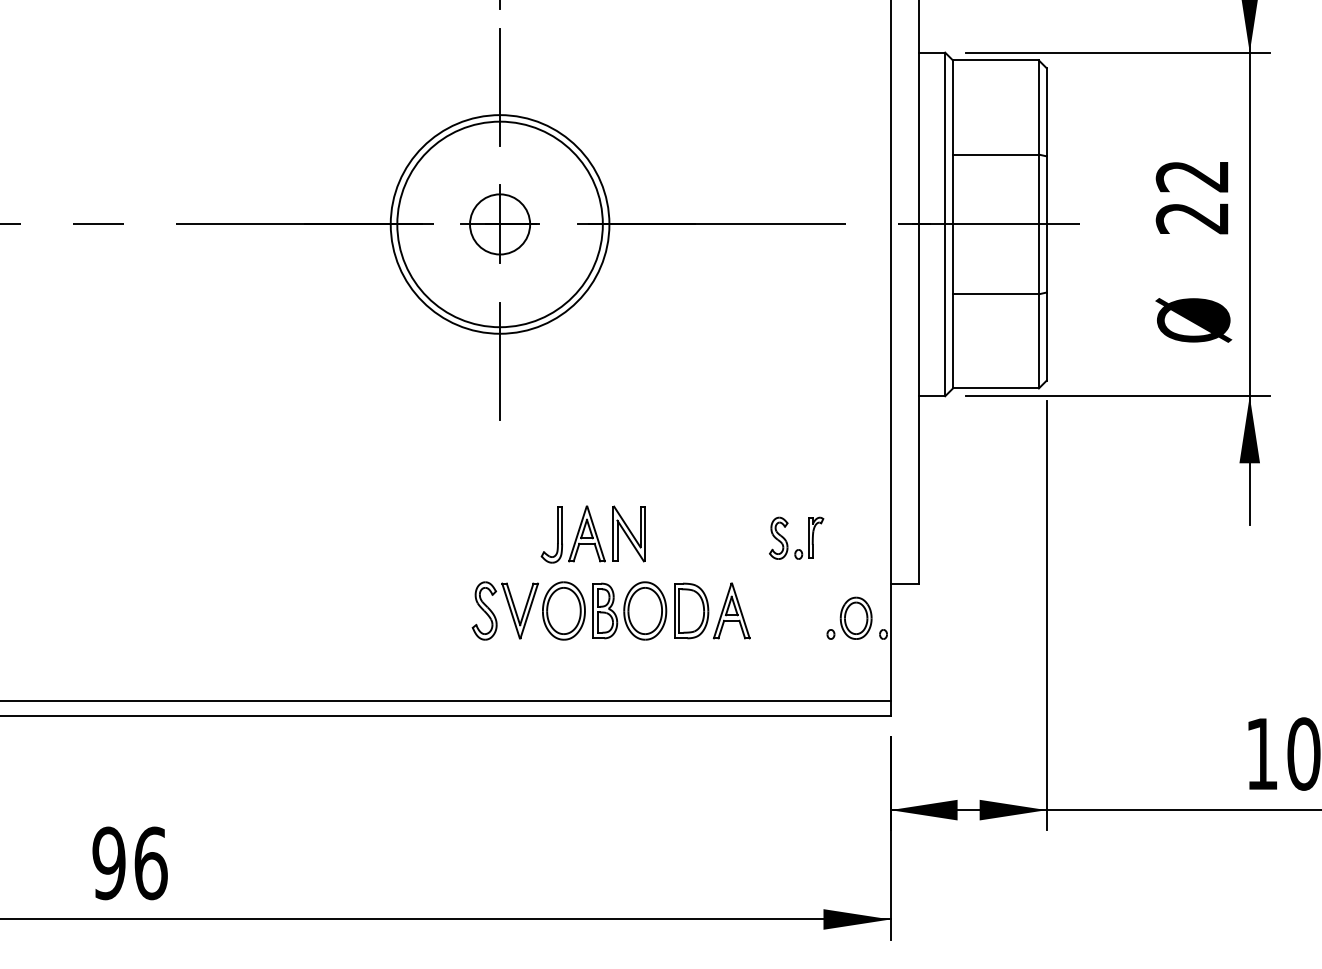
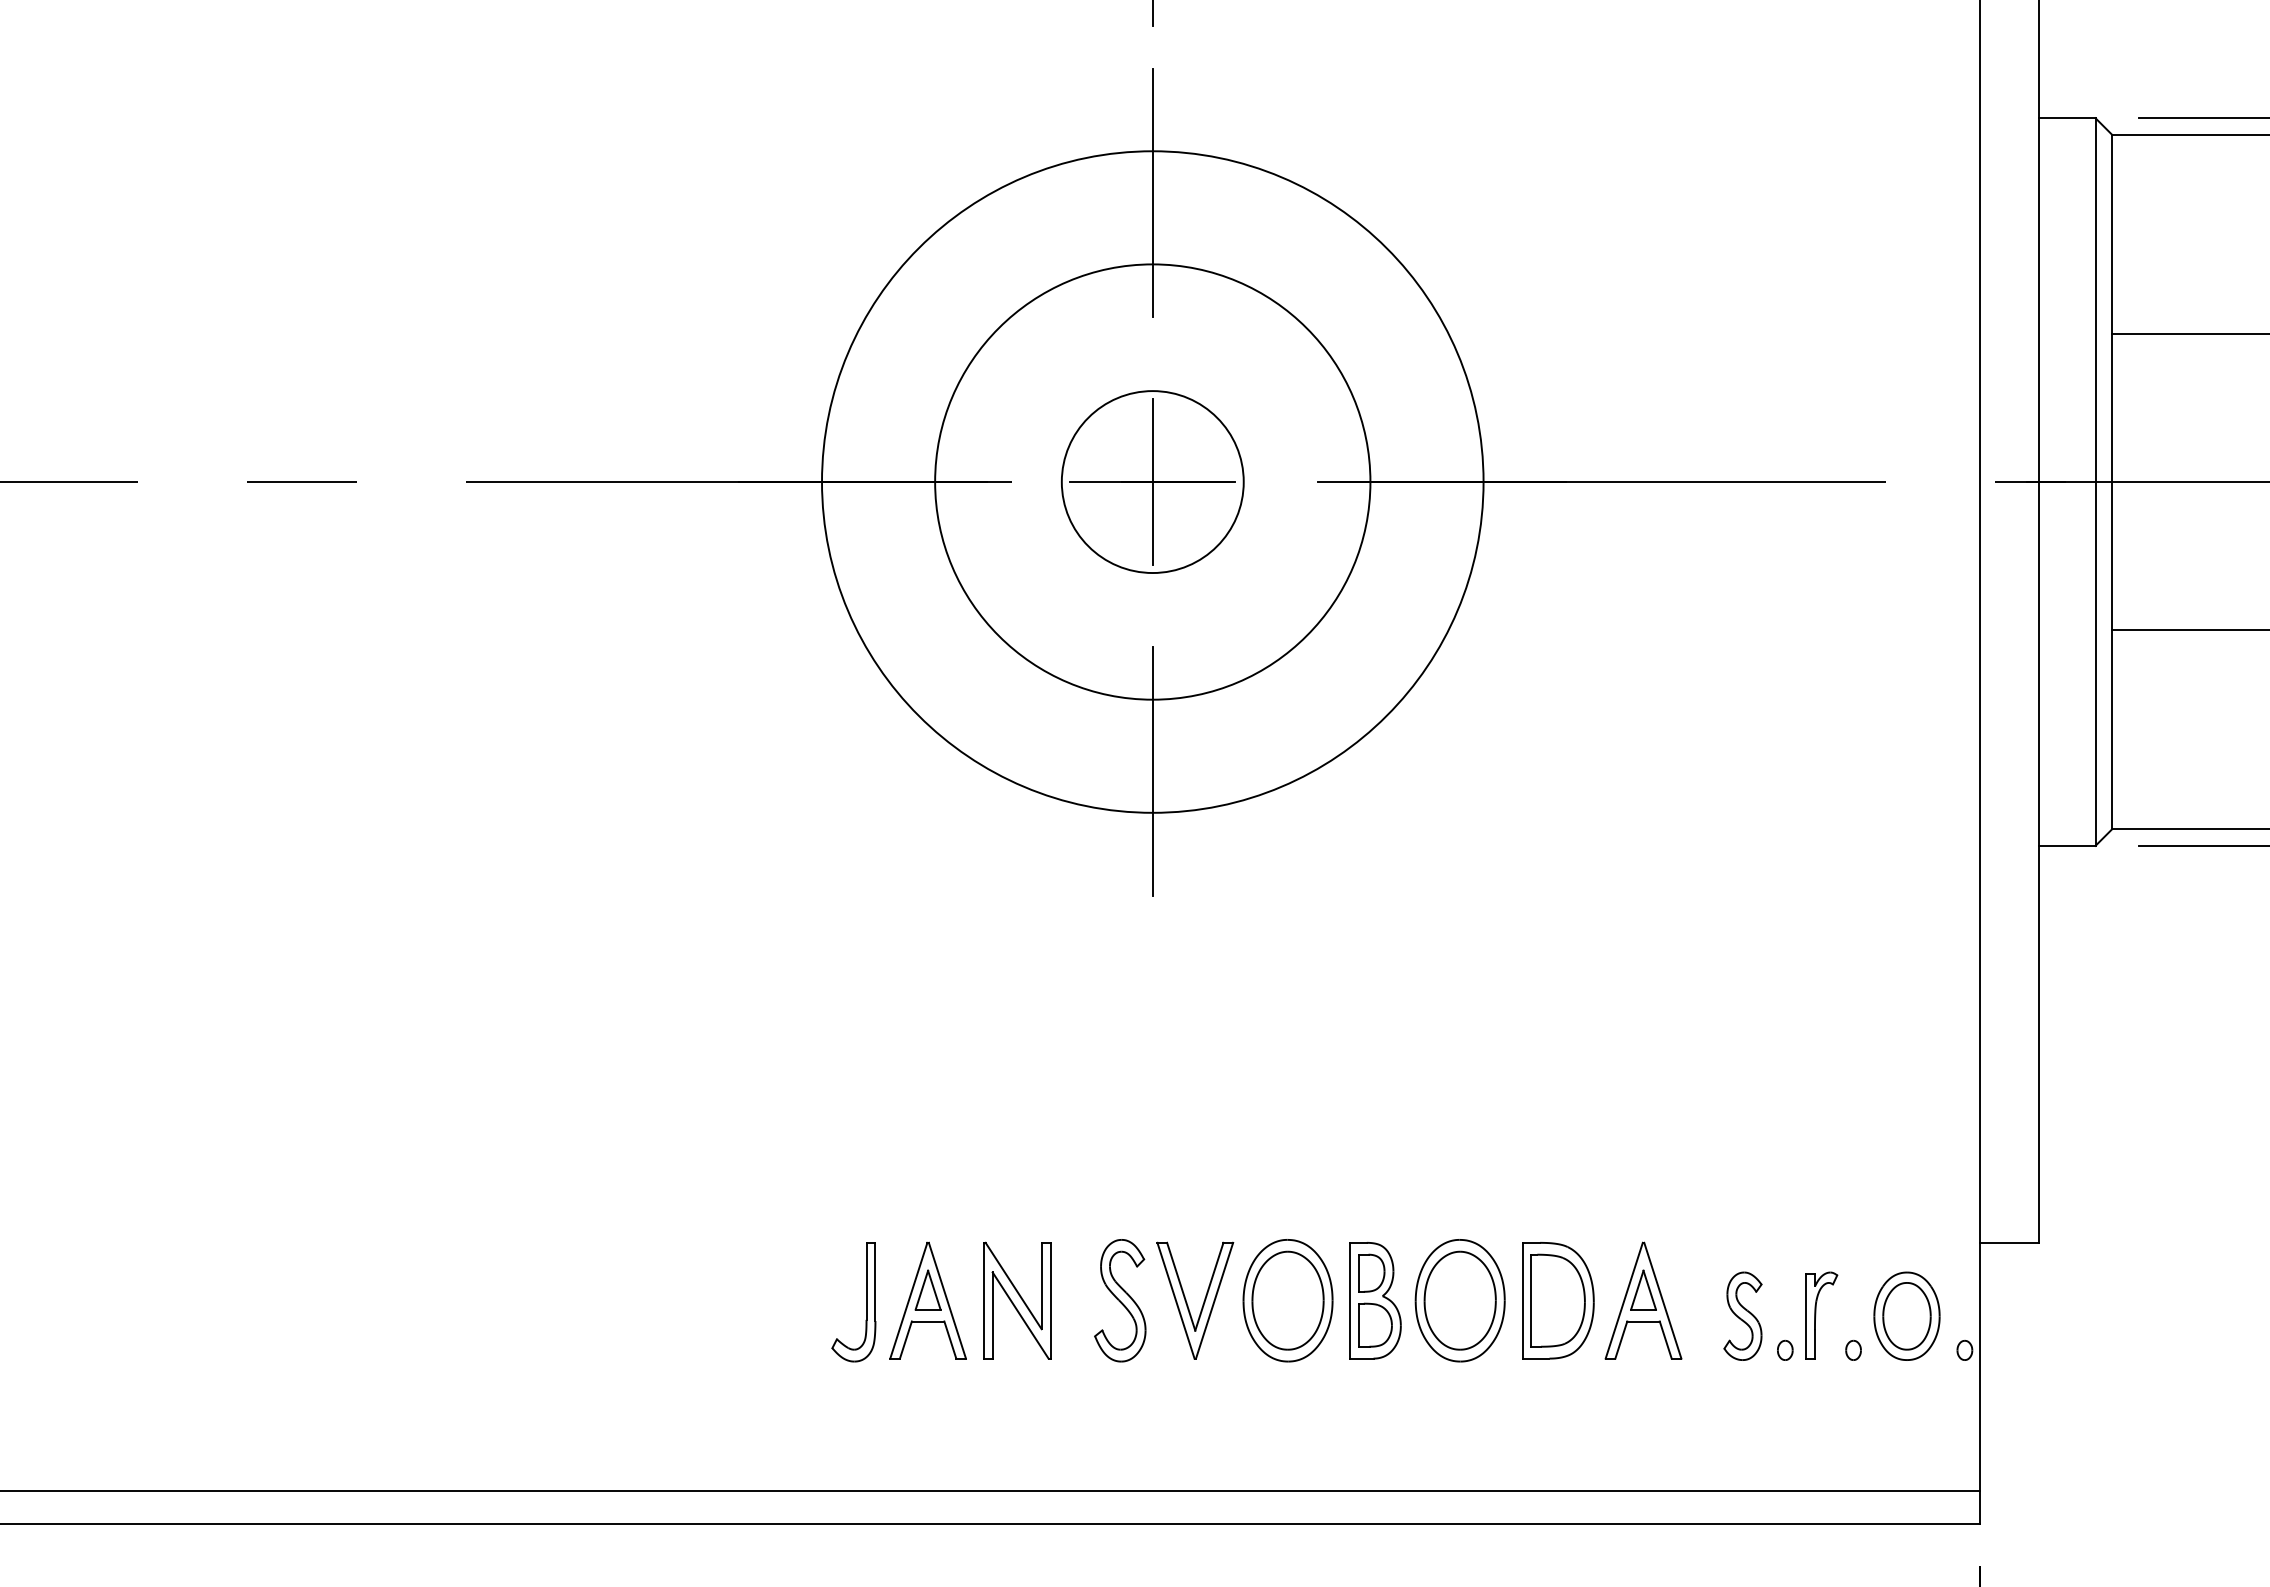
circle: (499, 224) -> (1151, 482), size x1.43
circle: (500, 224) -> (1153, 482), size x1.43
part: (592, 534) -> (939, 1301), moved
part: (787, 541) -> (1761, 1322), moved

